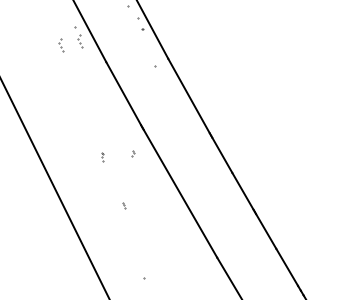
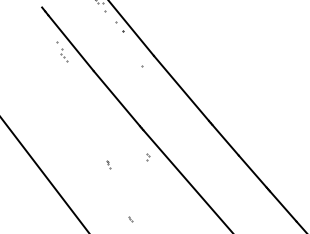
part: (61, 45) -> (46, 63), removed
part: (133, 153) -> (148, 156), moved
part: (124, 205) -> (131, 219), moved

